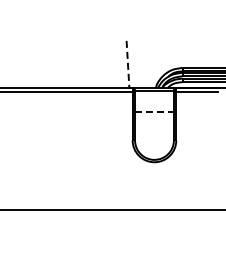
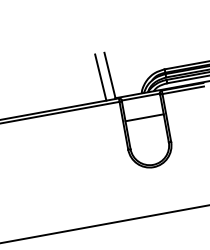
line: (118, 64) -> (100, 77), added
line: (128, 64) -> (110, 75), dashed -> solid
line: (154, 112) -> (144, 118), dashed -> solid

